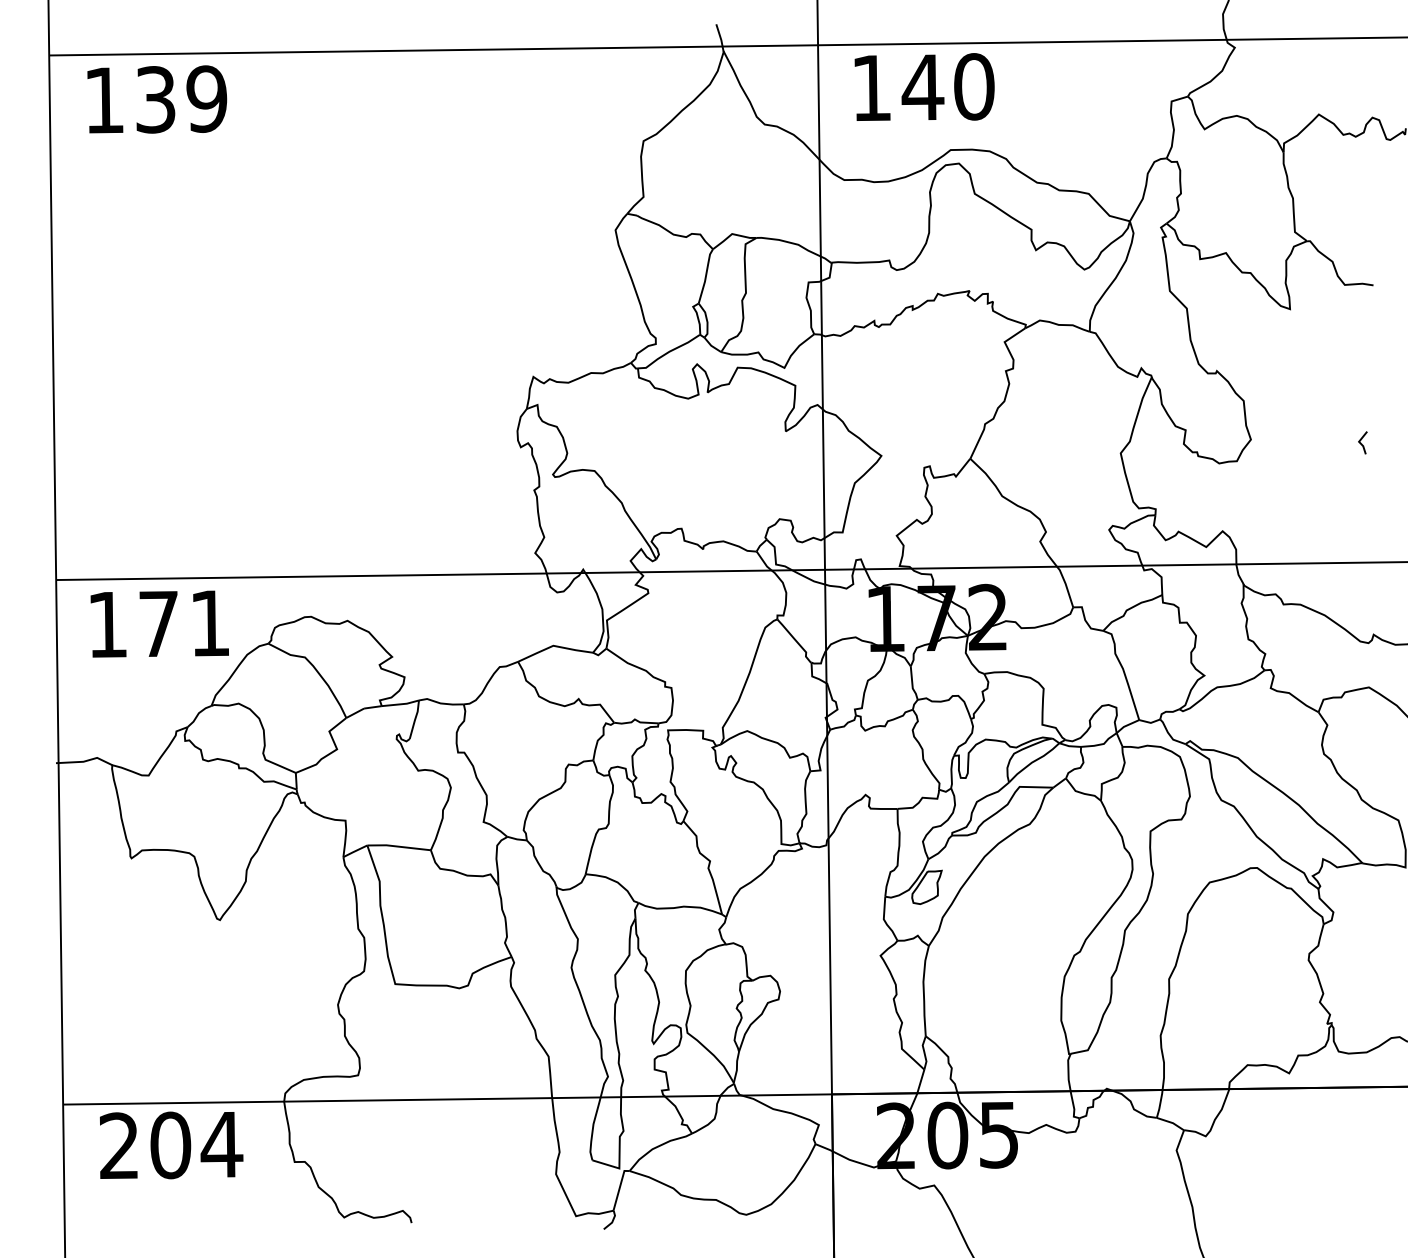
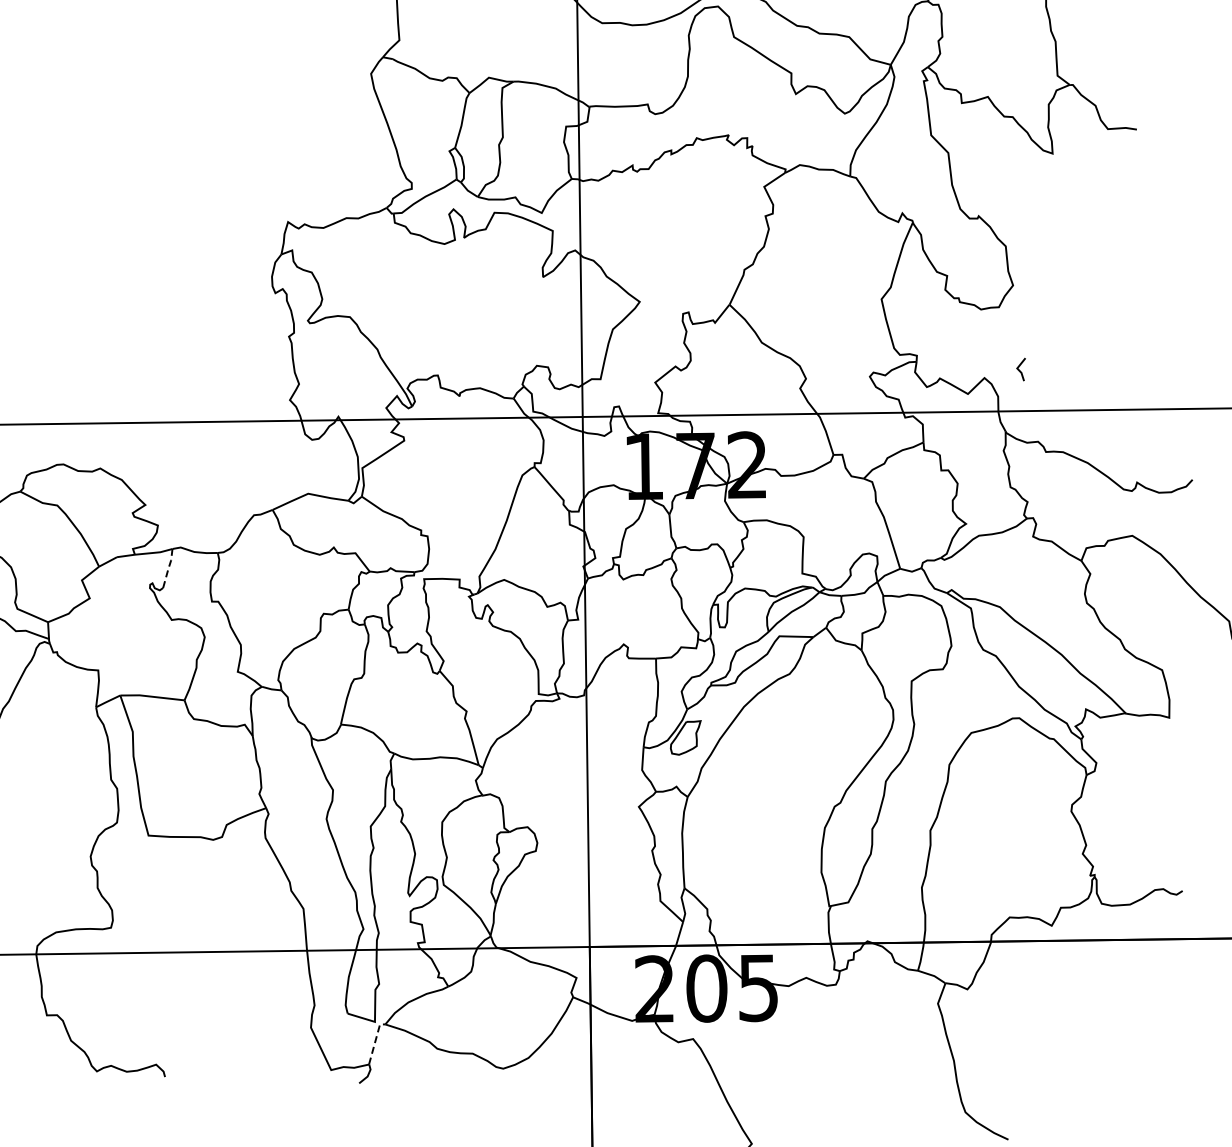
line: (1361, 442) -> (1019, 369), moved
line: (415, 719) -> (168, 568), solid -> dashed
line: (619, 1188) -> (375, 1042), solid -> dashed

